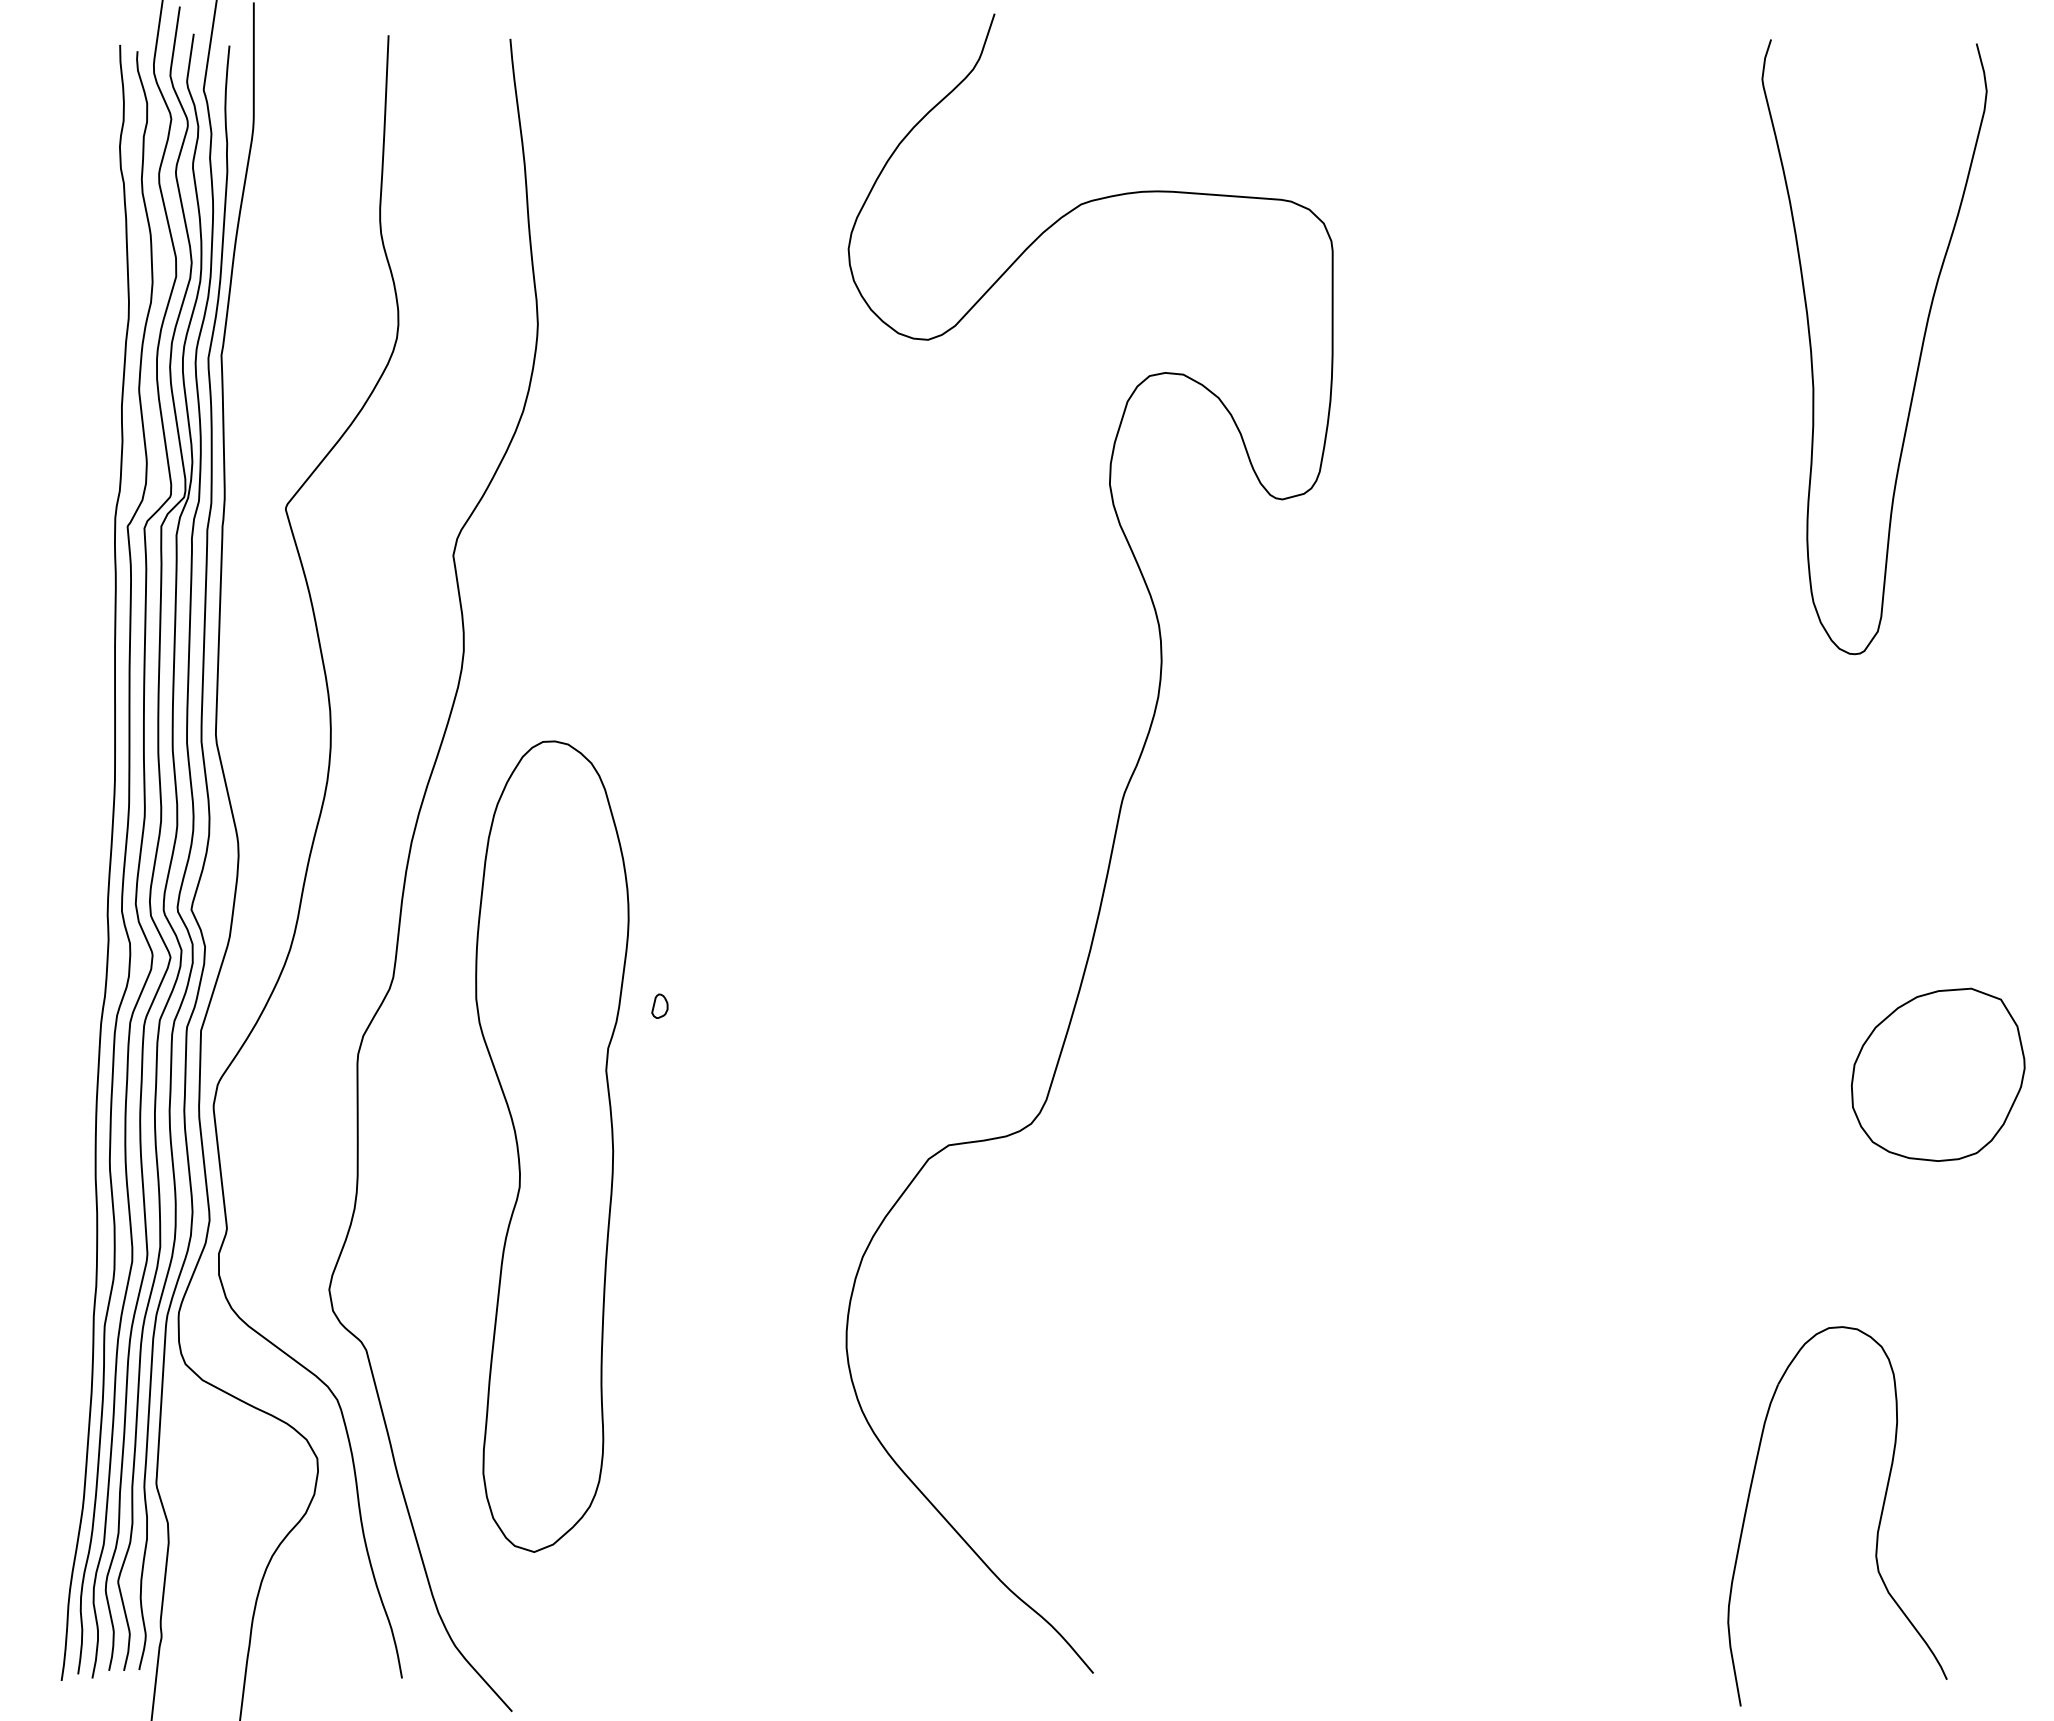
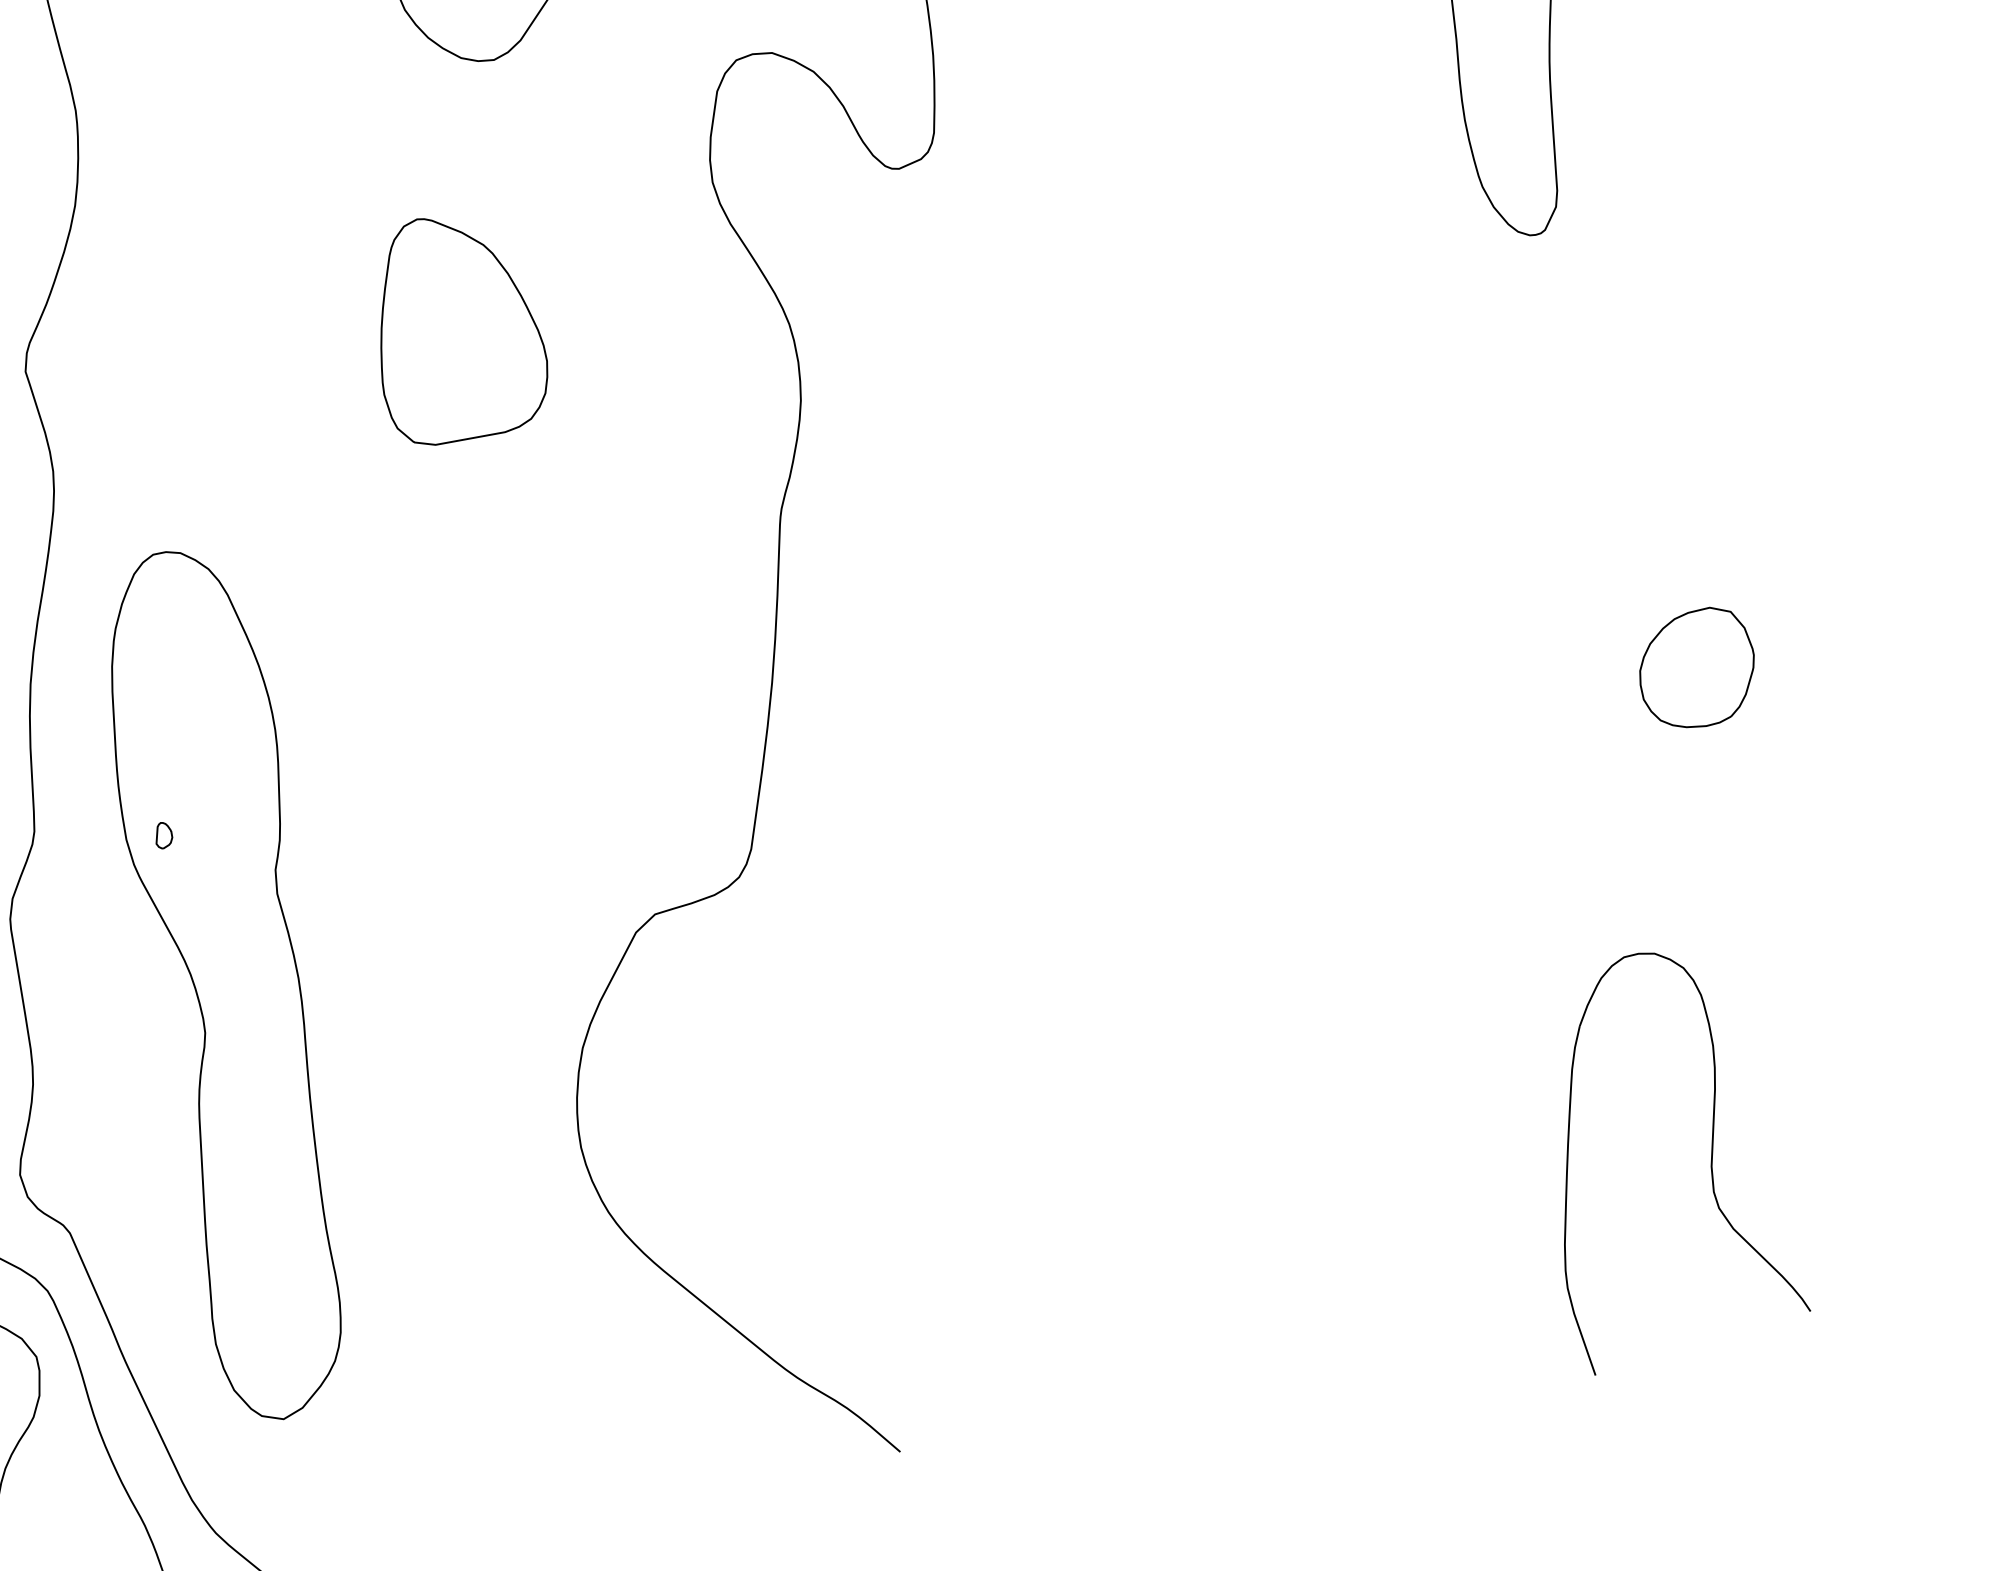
part: (854, 578) -> (456, 326), added
part: (659, 1005) -> (163, 834), moved
part: (1938, 1074) -> (1697, 668), size x0.62

